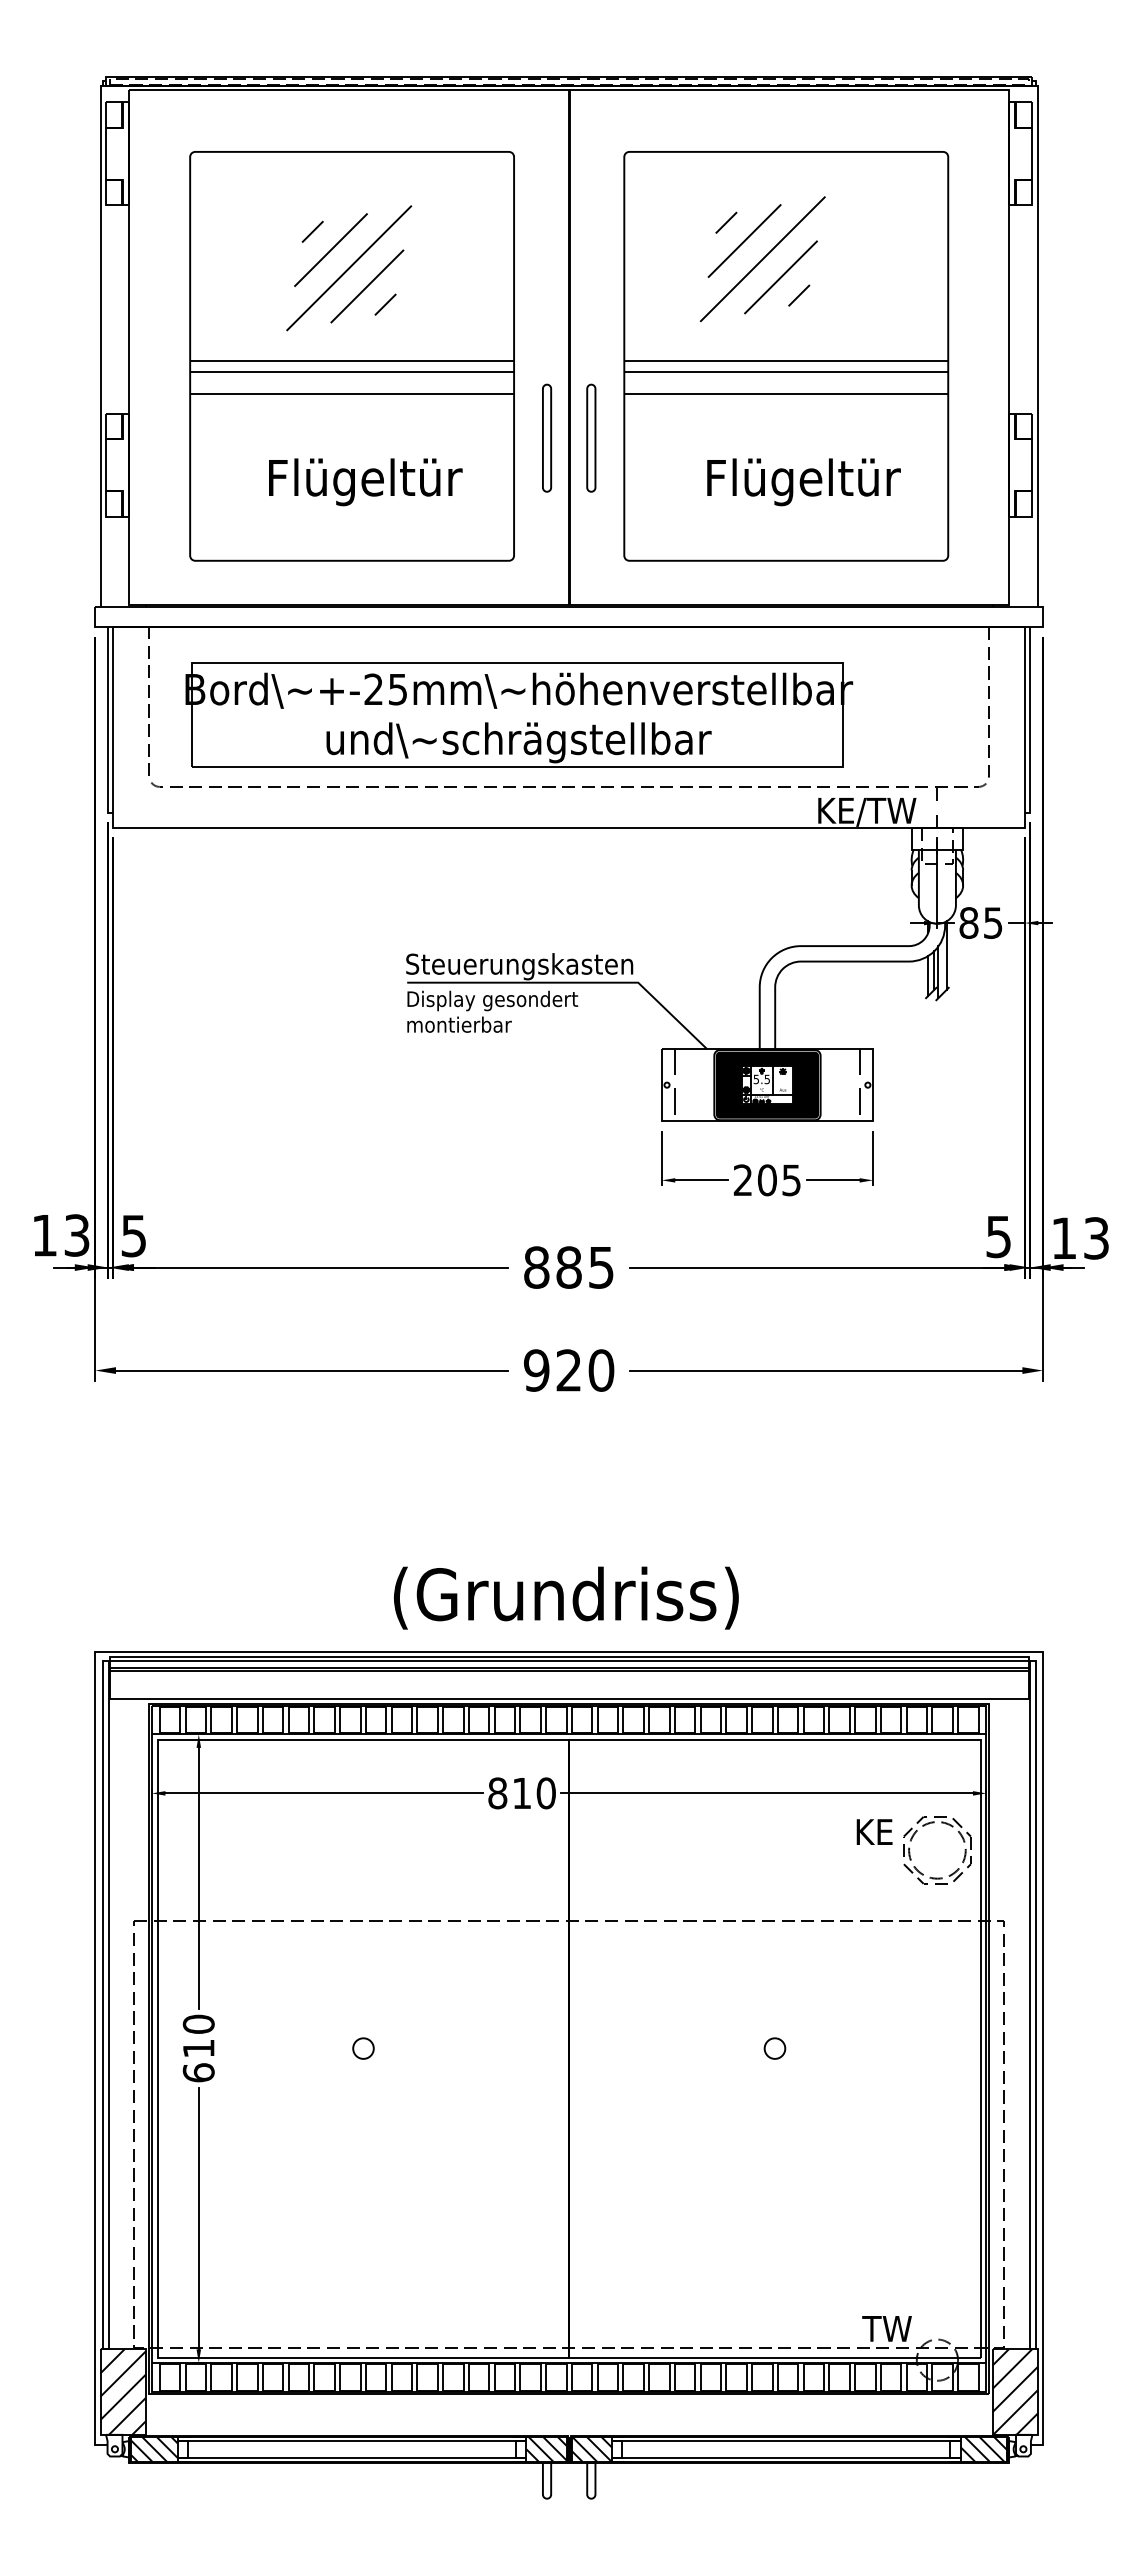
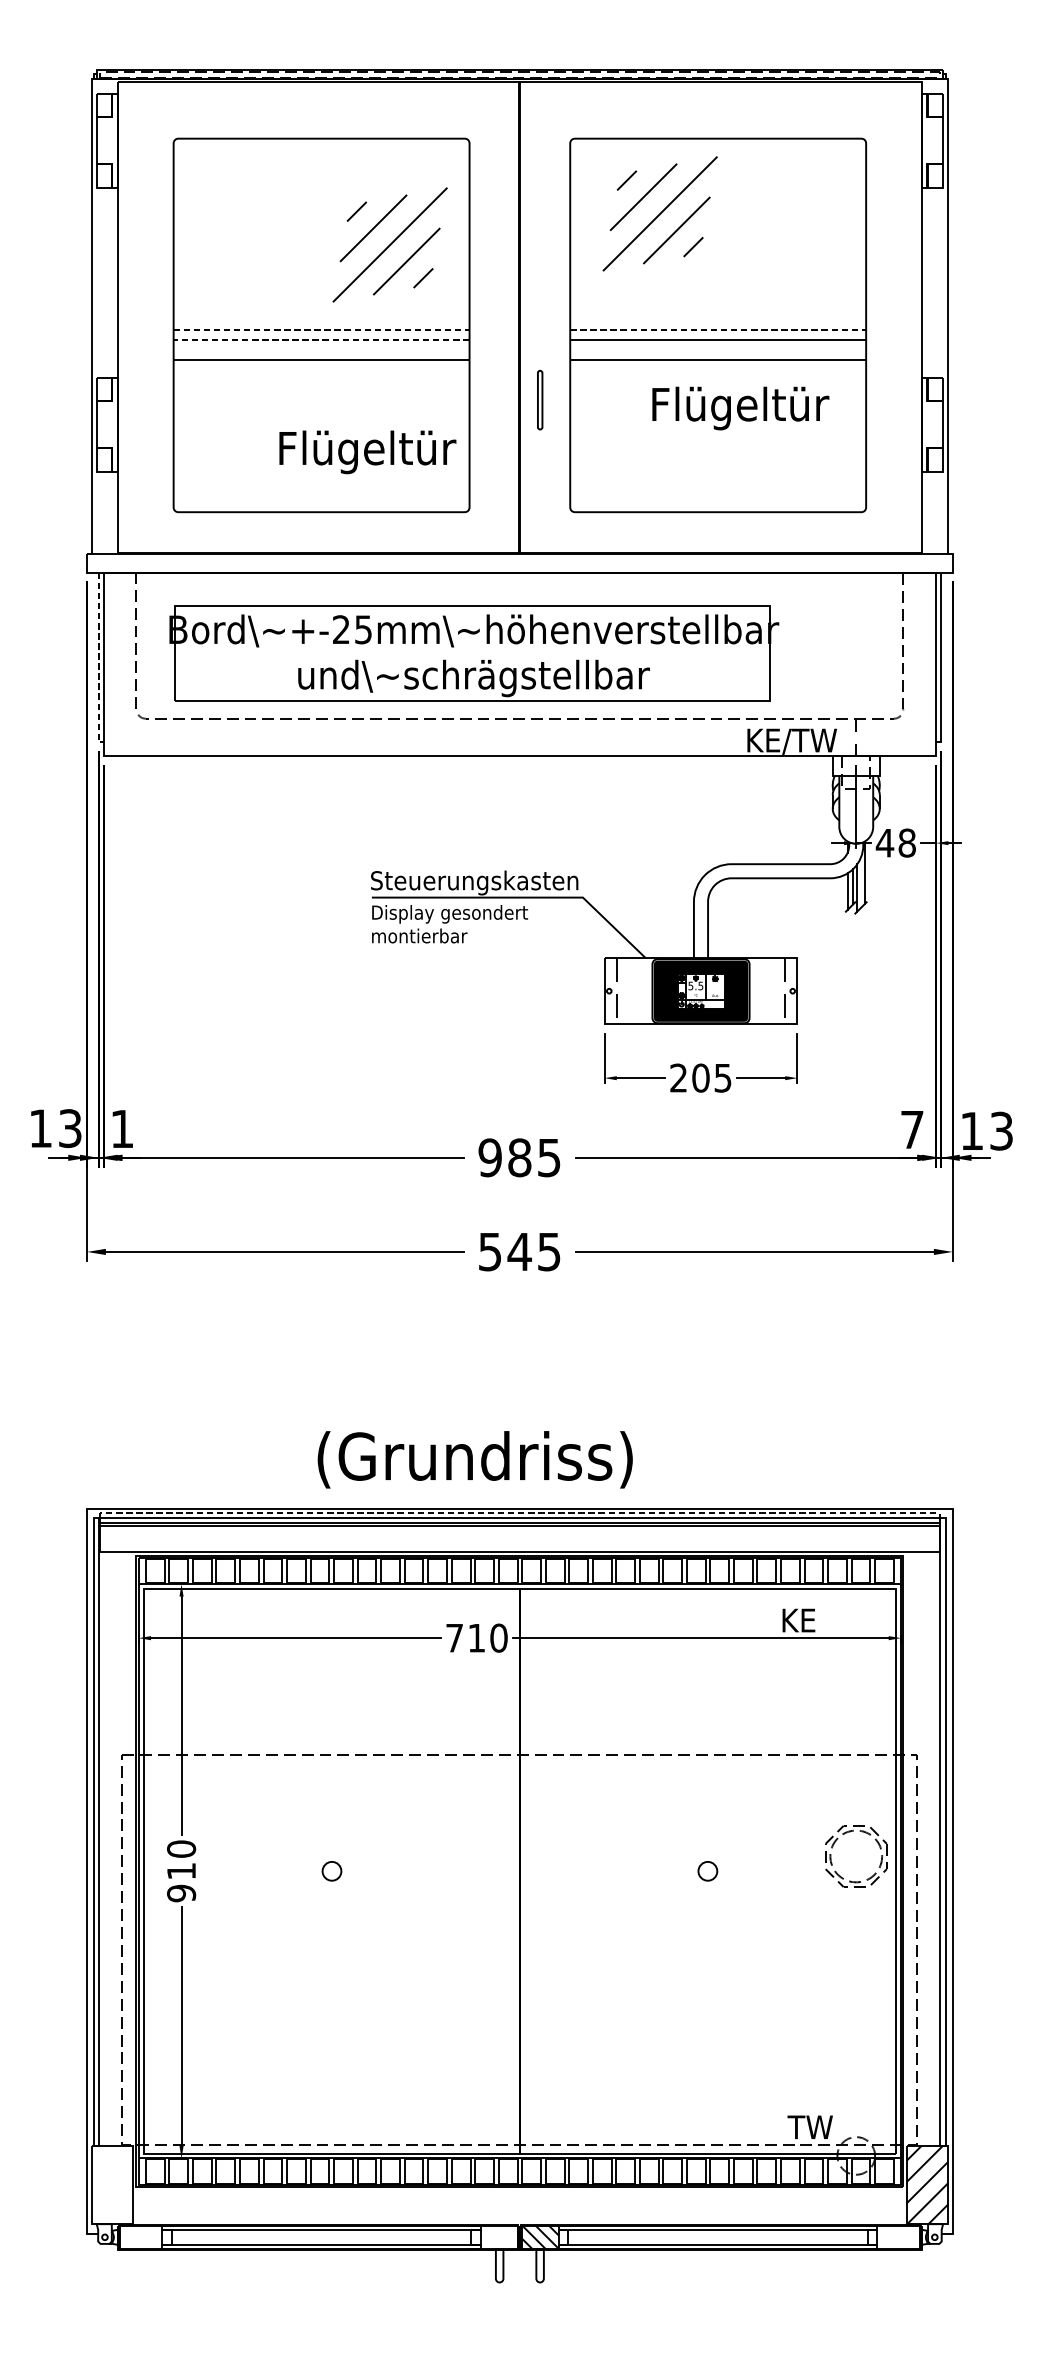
part: (762, 259) -> (659, 214), moved
part: (349, 268) -> (390, 245), moved
line: (352, 361) -> (321, 330), solid -> dashed
line: (786, 361) -> (718, 330), solid -> dashed
line: (352, 371) -> (321, 339), solid -> dashed
part: (547, 437) -> (500, 399), removed
part: (591, 437) -> (540, 399), size x0.6
text: (365, 482) -> (367, 452), moved
text: (803, 482) -> (740, 408), moved
line: (108, 723) -> (99, 660), solid -> dashed
text: (980, 922) -> (895, 842), 85 -> 48
text: (133, 1236) -> (121, 1129), 5 -> 1
text: (998, 1237) -> (912, 1130), 5 -> 7
text: (536, 1267) -> (490, 1157), 885 -> 985
text: (569, 1370) -> (520, 1251), 920 -> 545
text: (566, 1597) -> (475, 1459), moved
line: (569, 1656) -> (520, 1513), solid -> dashed
text: (497, 1793) -> (454, 1638), 810 -> 710
text: (874, 1831) -> (798, 1620), moved
part: (949, 1874) -> (867, 1878), moved
text: (198, 2072) -> (181, 1893), 610 -> 910
hatch: (122, 2391) -> (111, 2184), removed
hatch: (154, 2448) -> (141, 2236), removed
hatch: (546, 2448) -> (499, 2236), removed
hatch: (983, 2448) -> (898, 2236), removed

